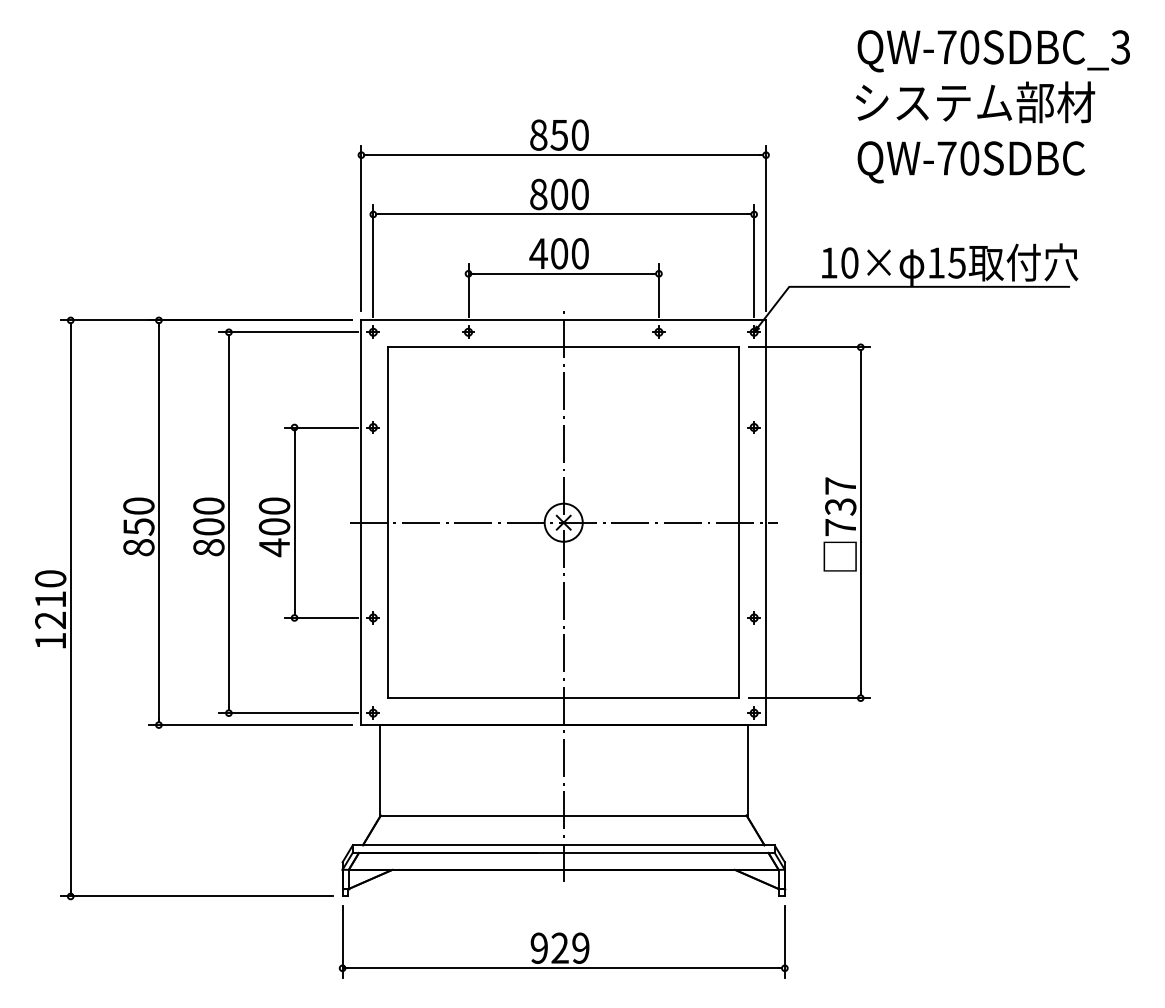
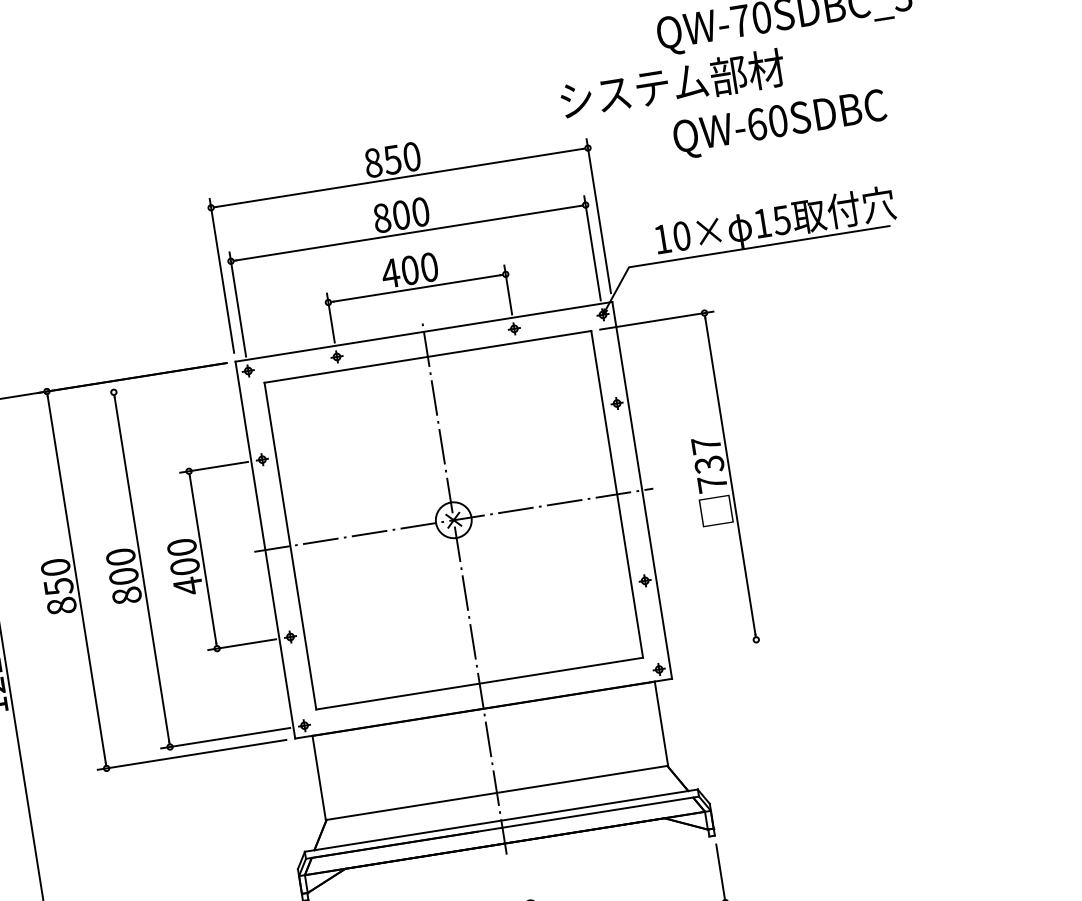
text: (975, 102) -> (672, 84), moved
text: (946, 158) -> (756, 124), QW-70SDBC -> QW-60SDBC
line: (288, 332) -> (169, 383), removed
line: (809, 698) -> (708, 647), removed

